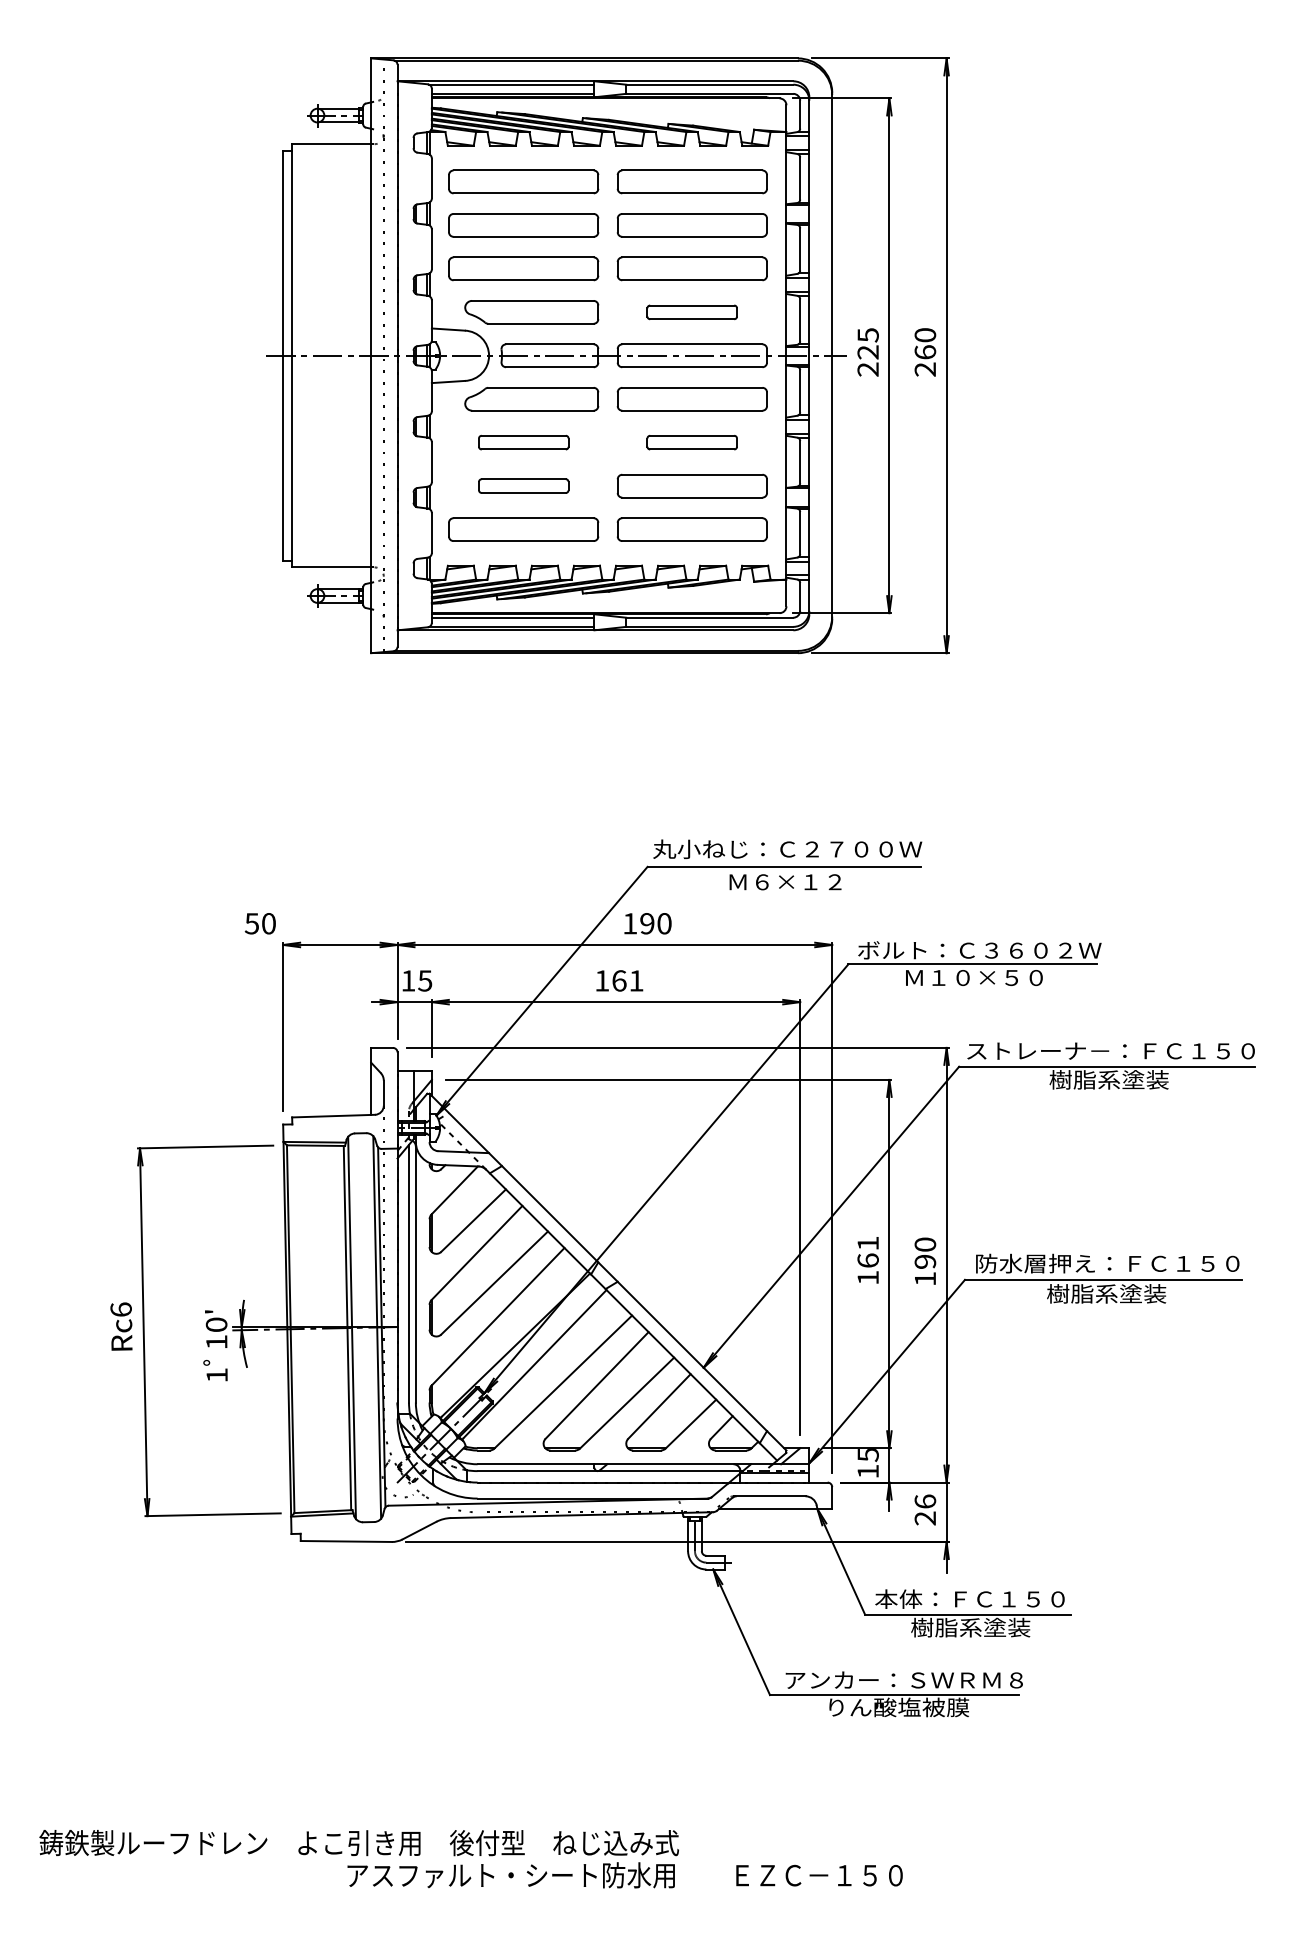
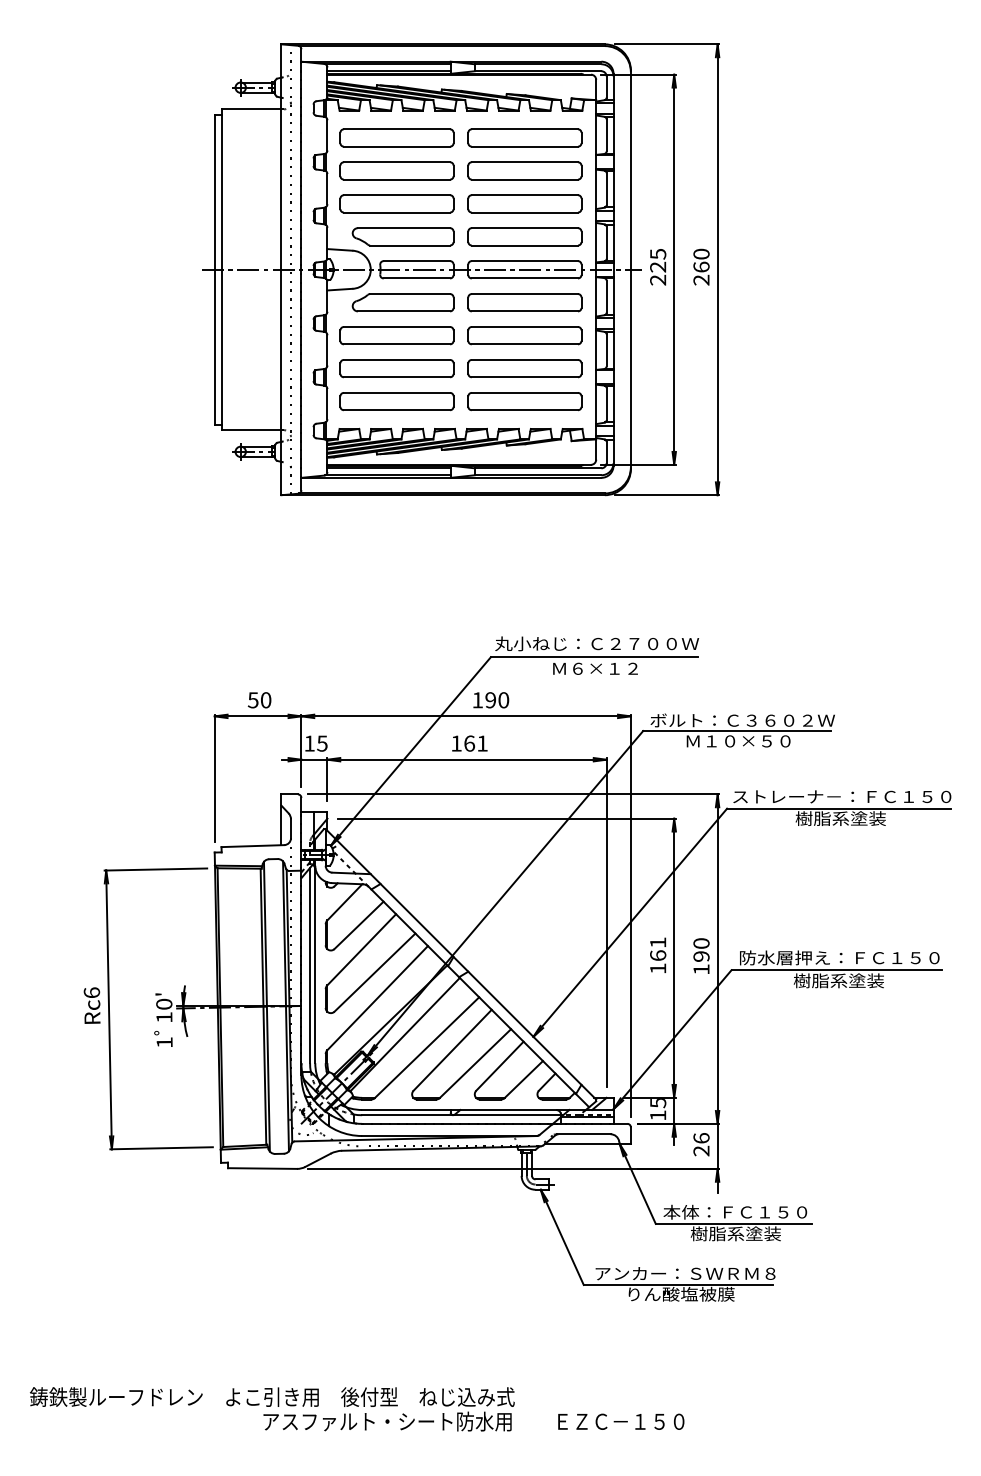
part: (691, 312) -> (524, 236), size x1.67
part: (523, 442) -> (396, 335), size x1.67
part: (691, 442) -> (524, 335), size x1.67
part: (523, 485) -> (396, 368), size x1.67
text: (259, 923) -> (258, 700), moved

